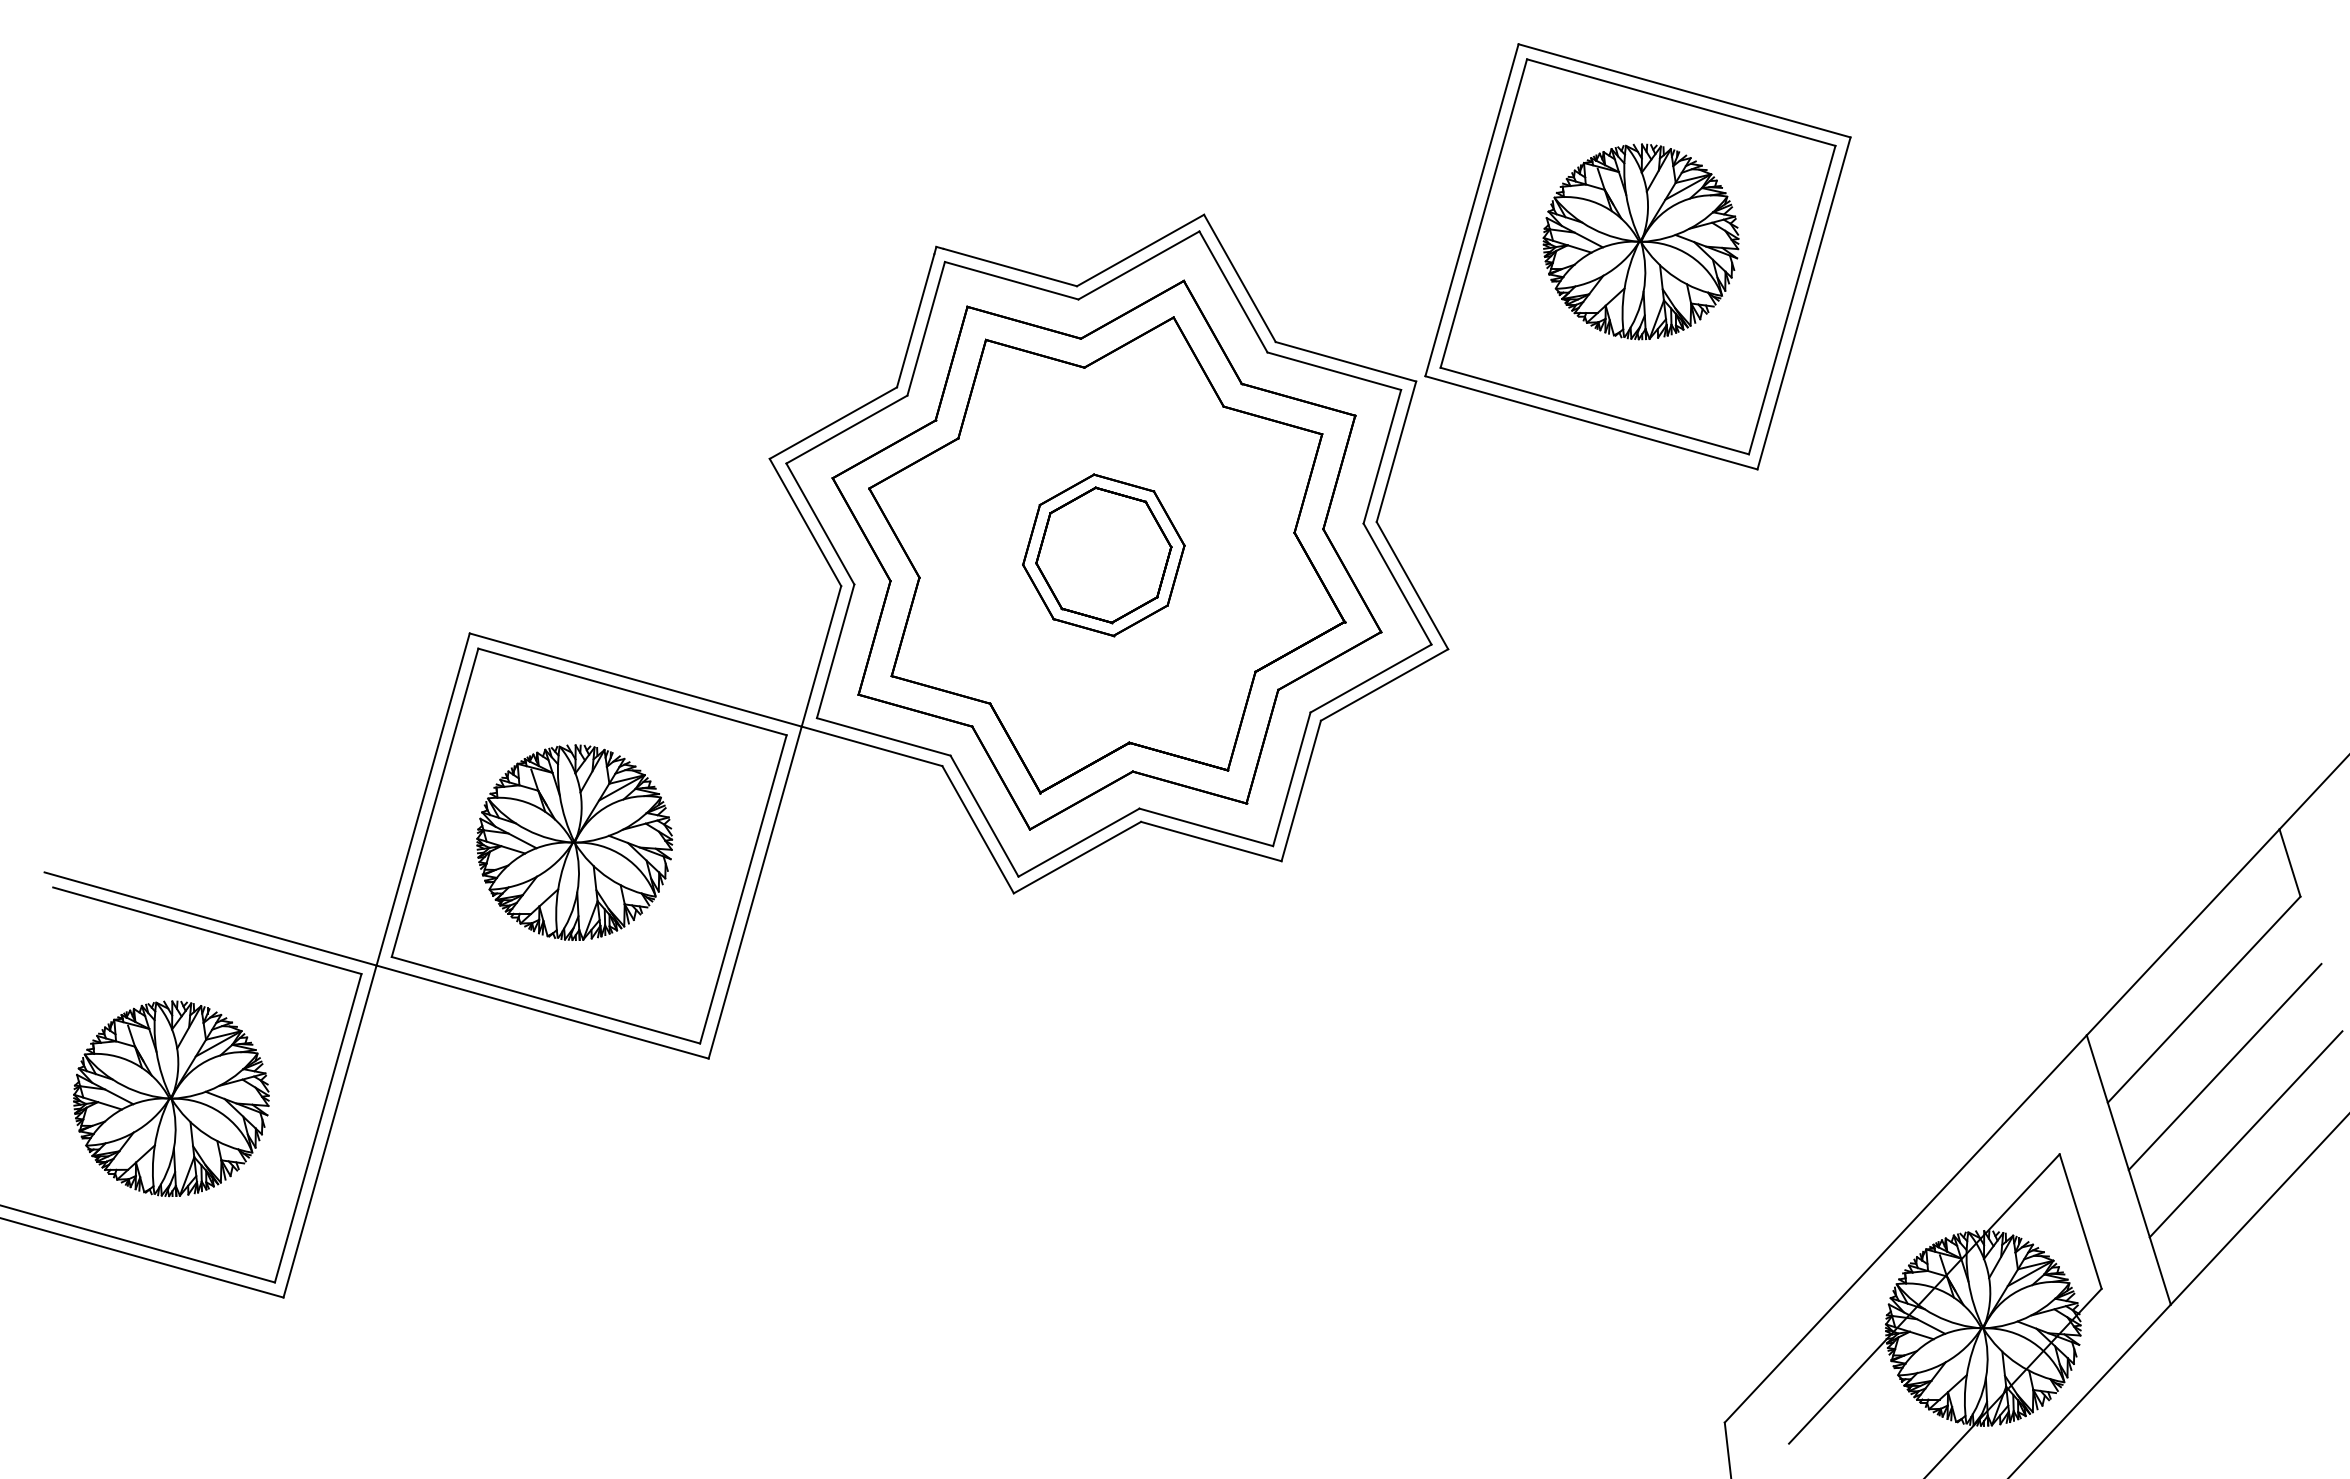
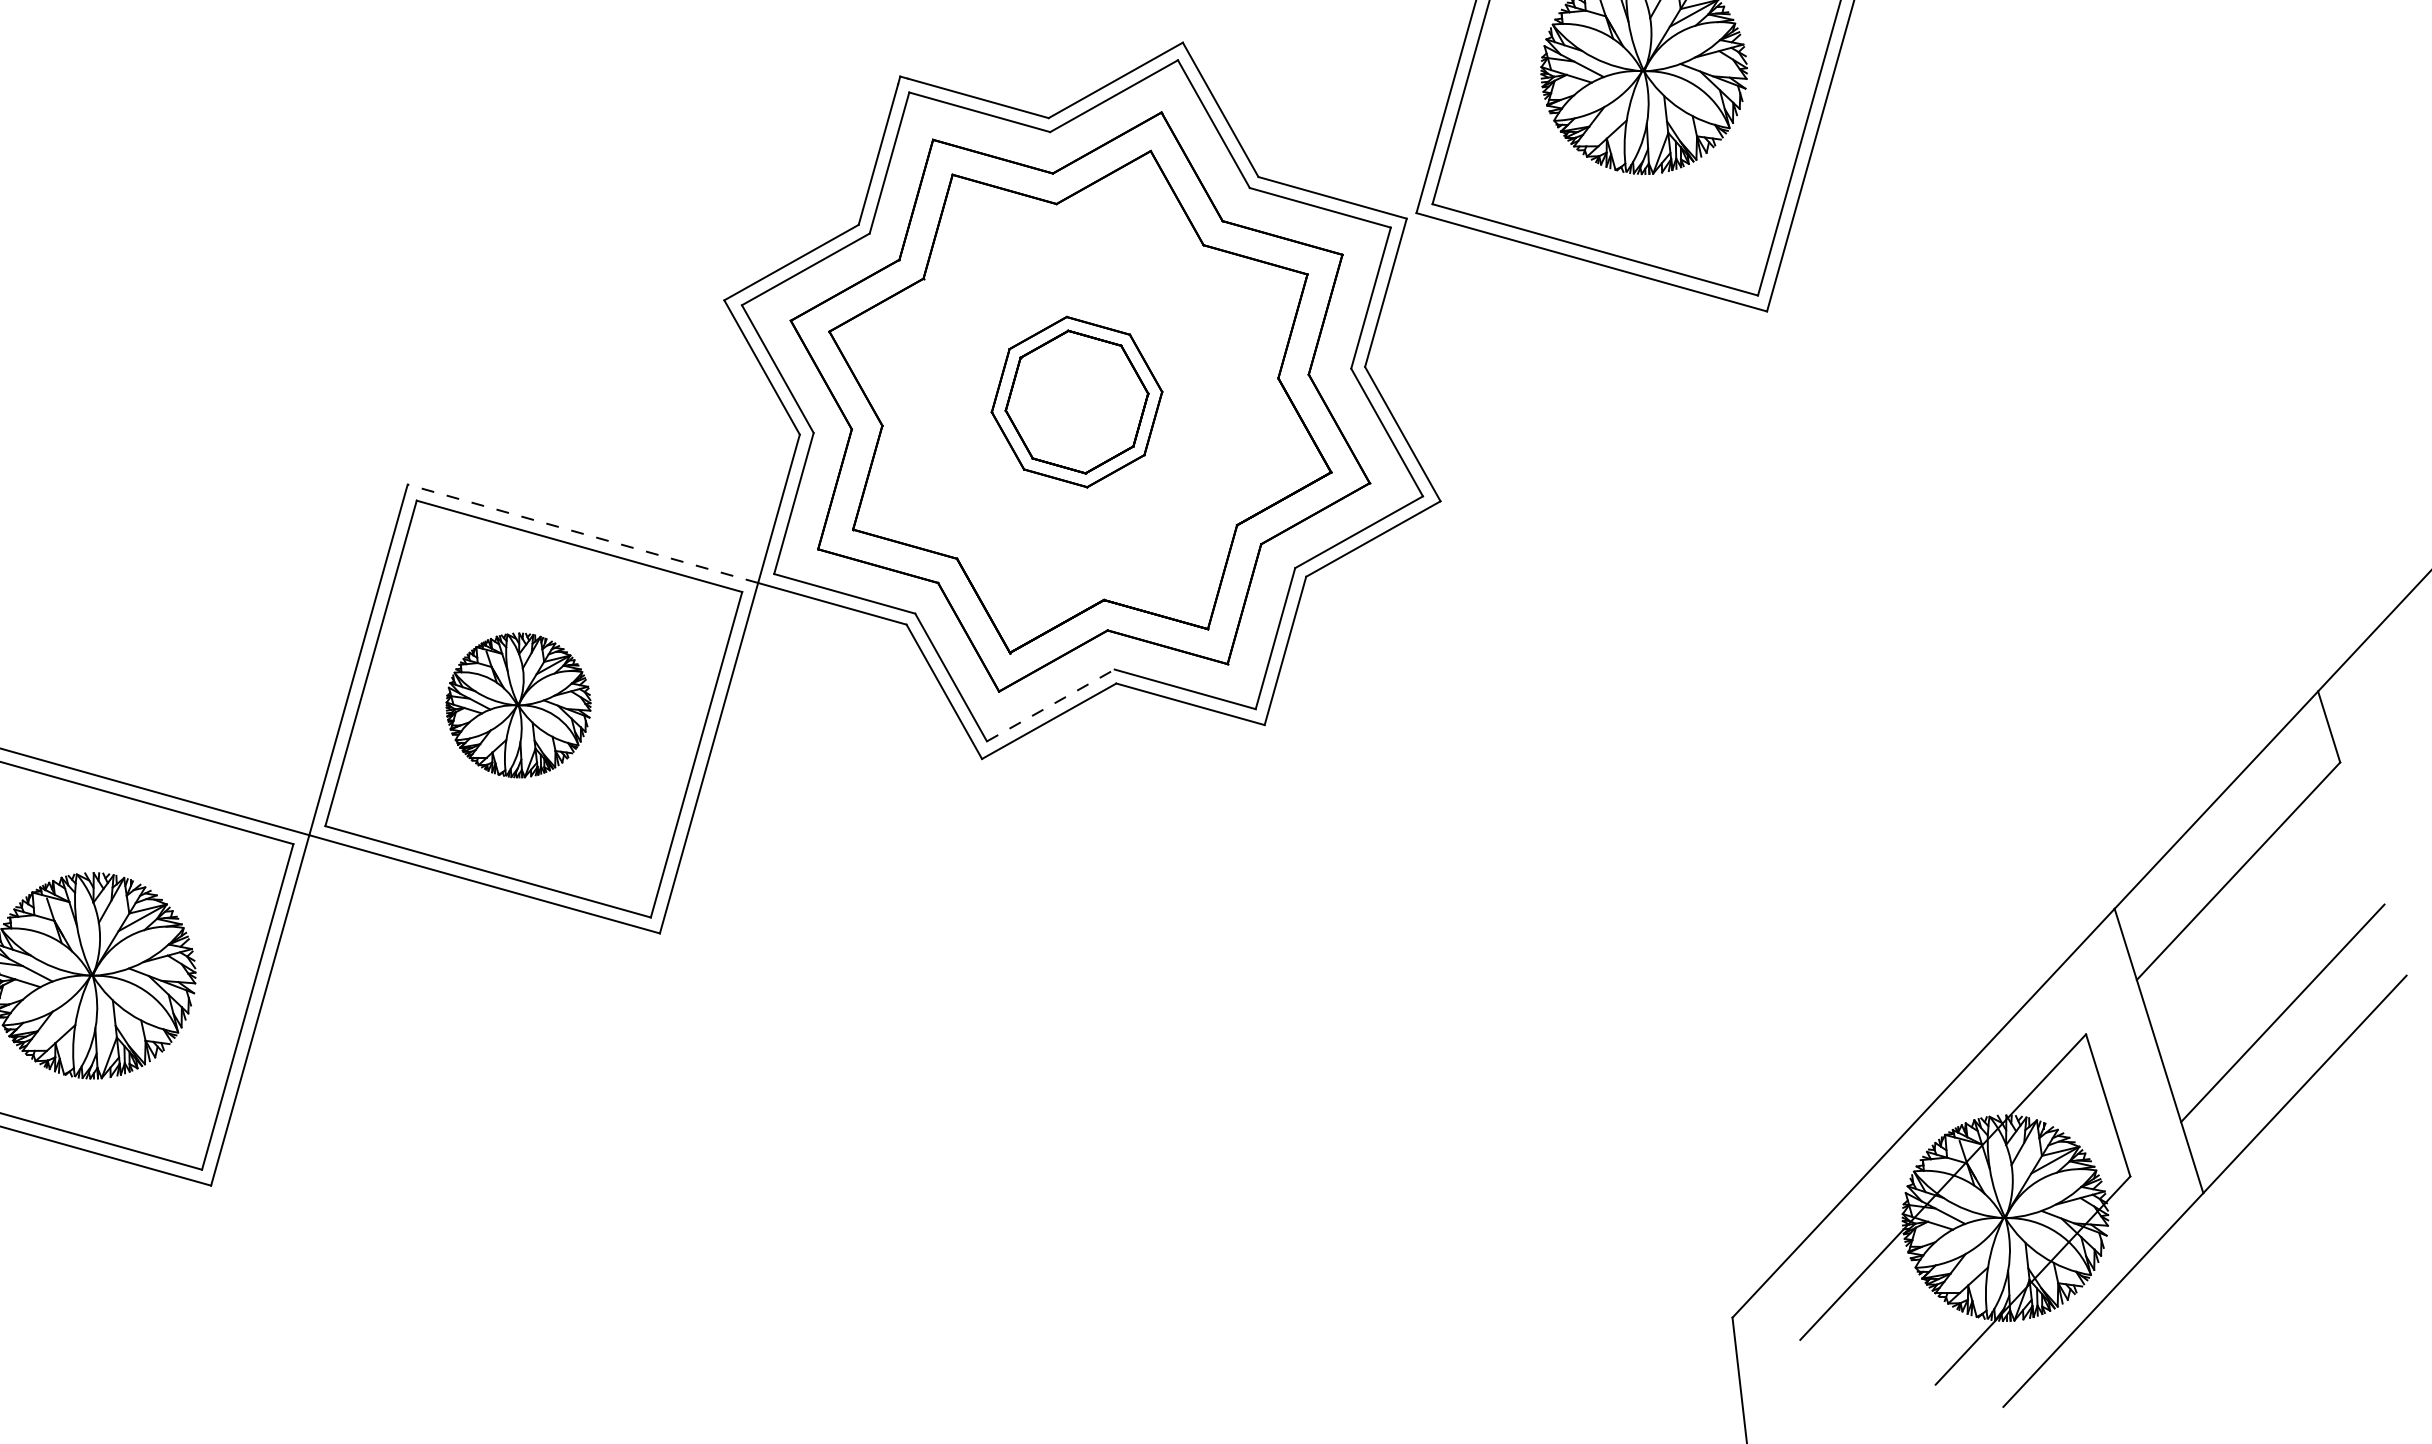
line: (635, 679) -> (582, 533), solid -> dashed
part: (574, 842) -> (518, 705), size x0.7
line: (1079, 842) -> (1051, 705), solid -> dashed
line: (2224, 1066) -> (2260, 941), removed

